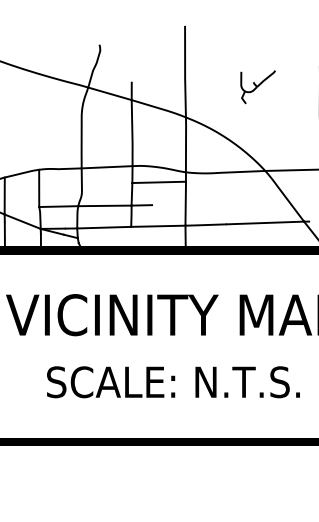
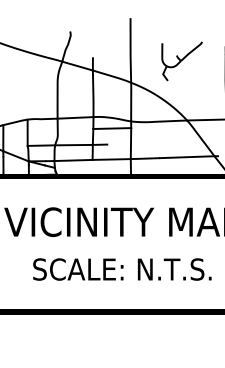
part: (257, 87) -> (181, 61), size x1.67

